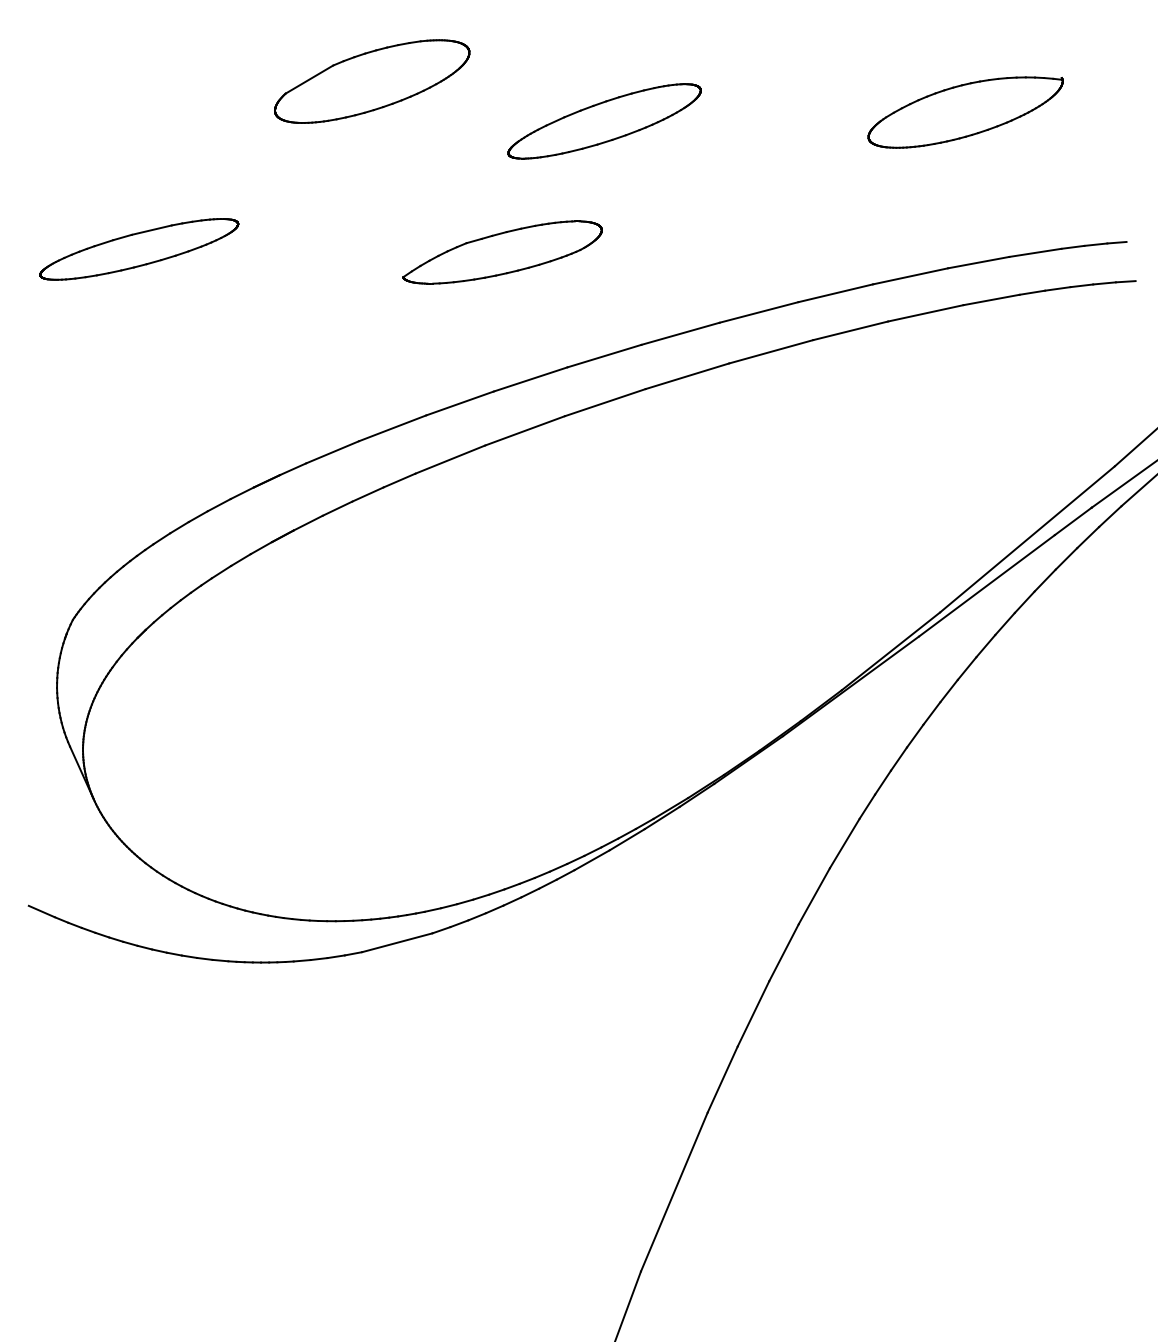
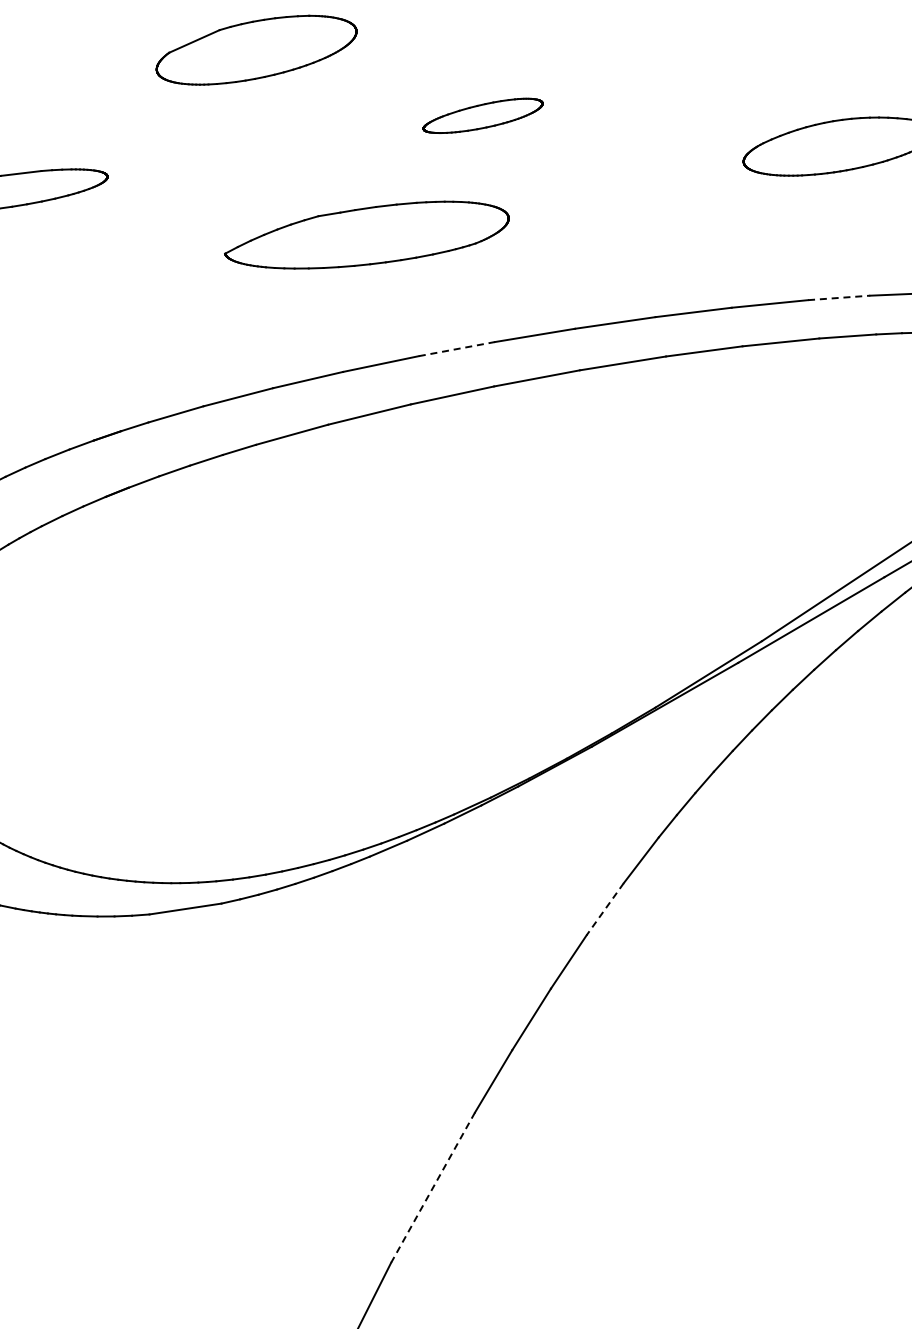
part: (604, 121) -> (483, 115), size x0.6
part: (502, 252) -> (367, 234), size x1.4
line: (979, 262) -> (839, 297), solid -> dashed
line: (604, 356) -> (456, 349), solid -> dashed
line: (814, 896) -> (605, 909), solid -> dashed
line: (674, 1192) -> (433, 1188), solid -> dashed

